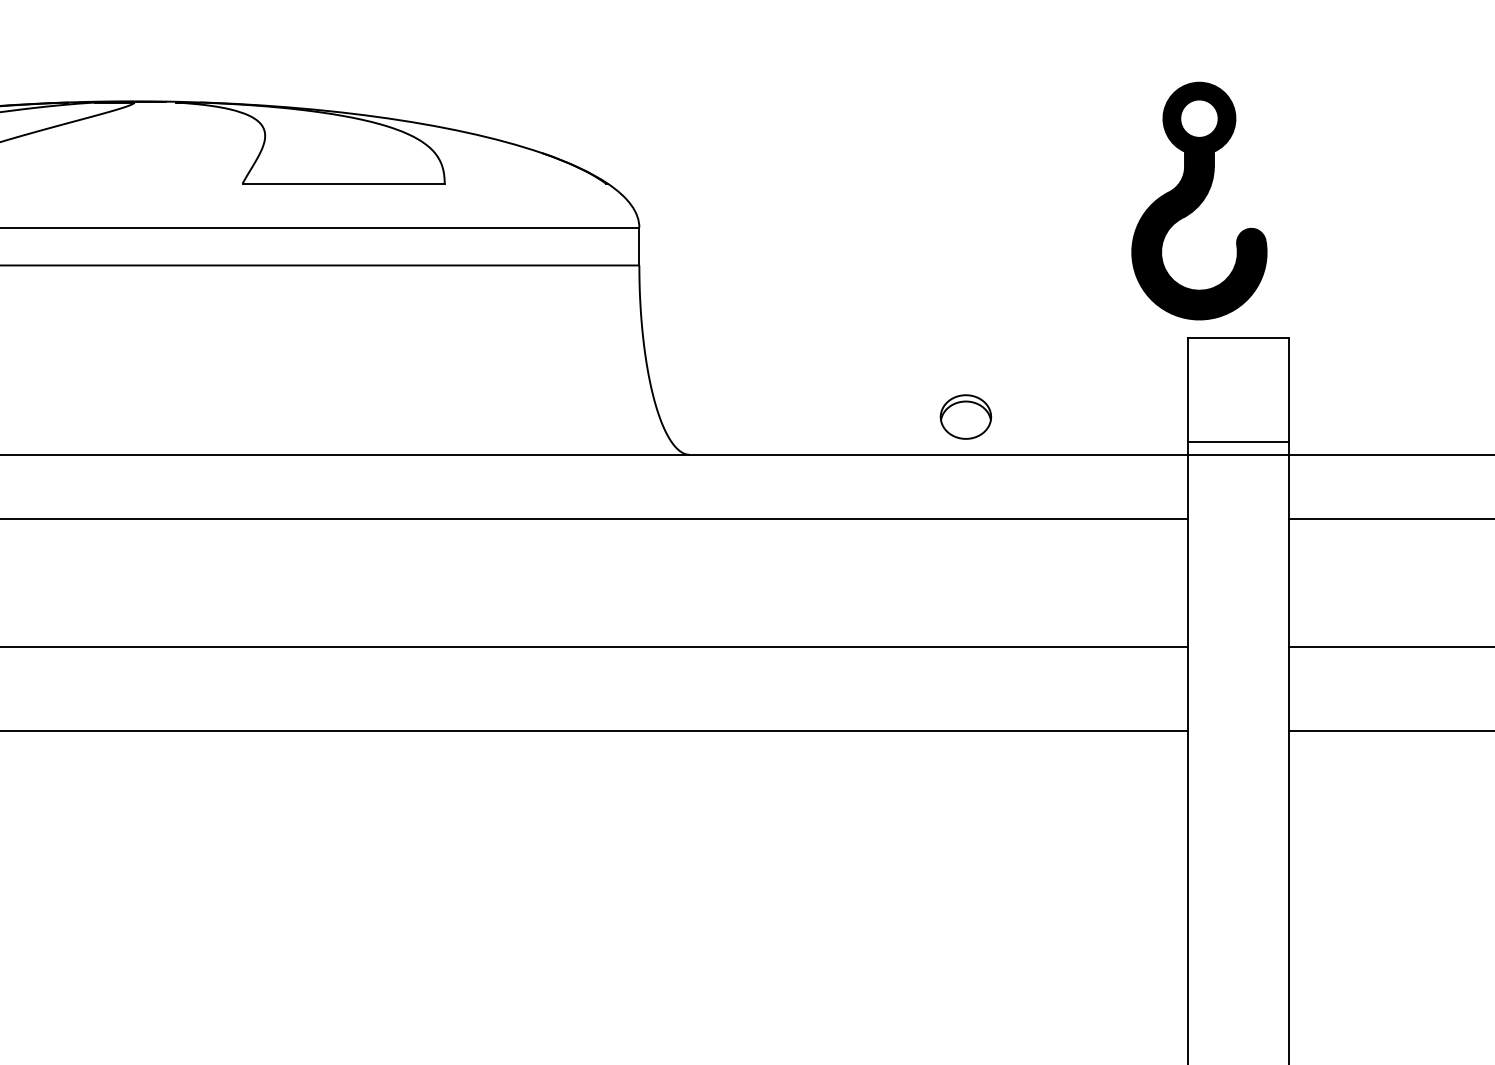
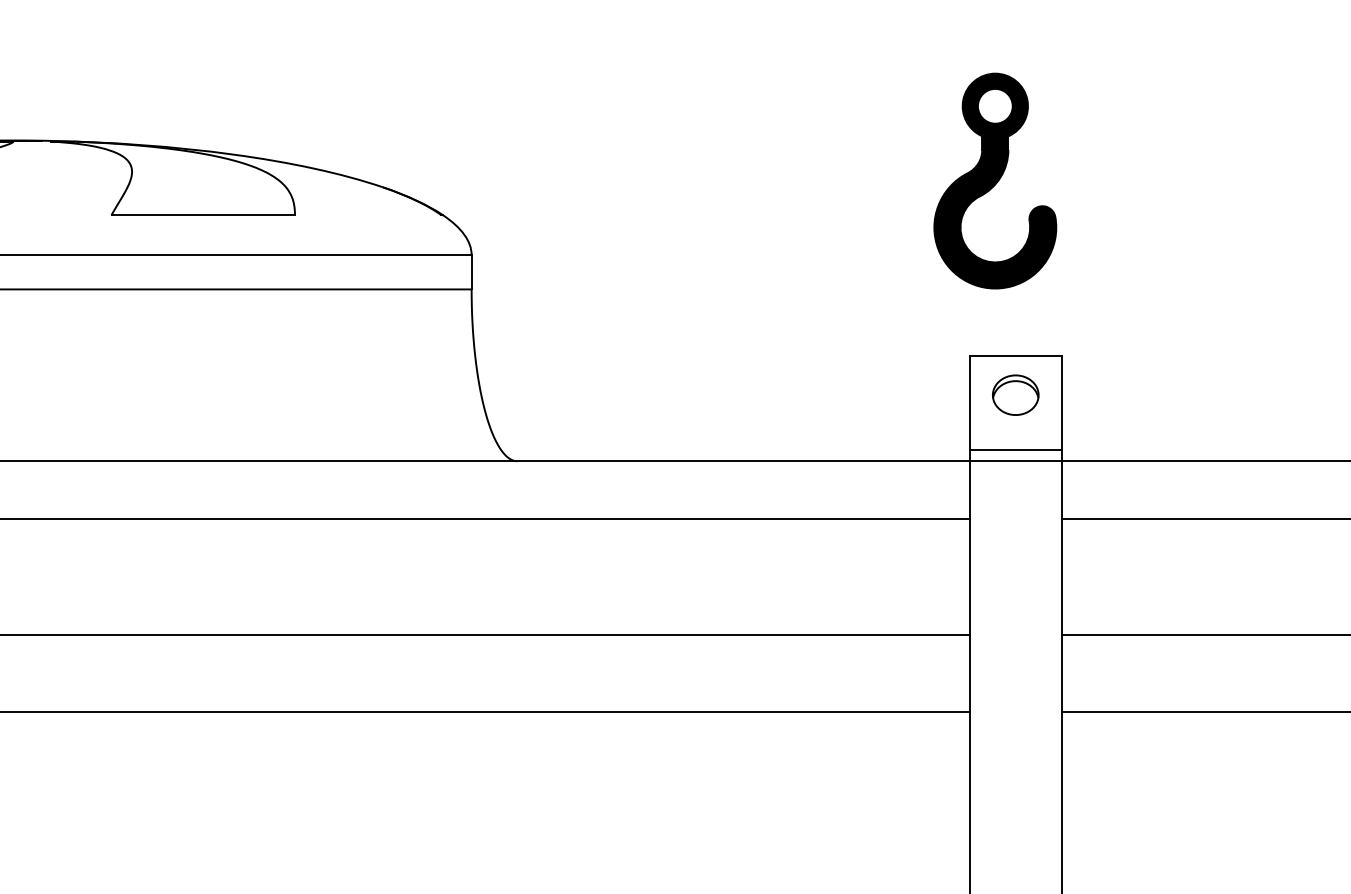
part: (1199, 200) -> (995, 180), moved
part: (965, 416) -> (1015, 394), moved

